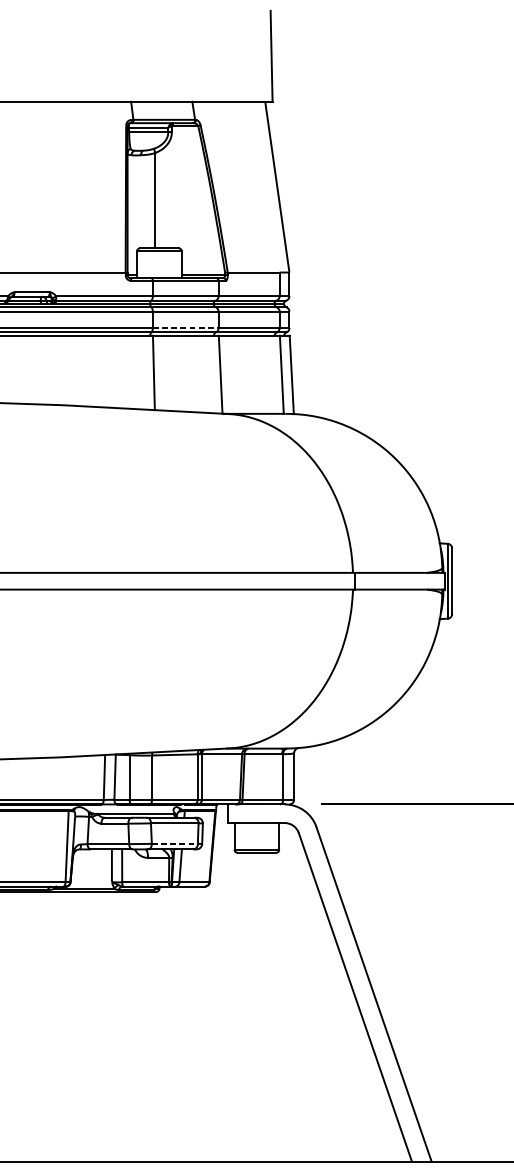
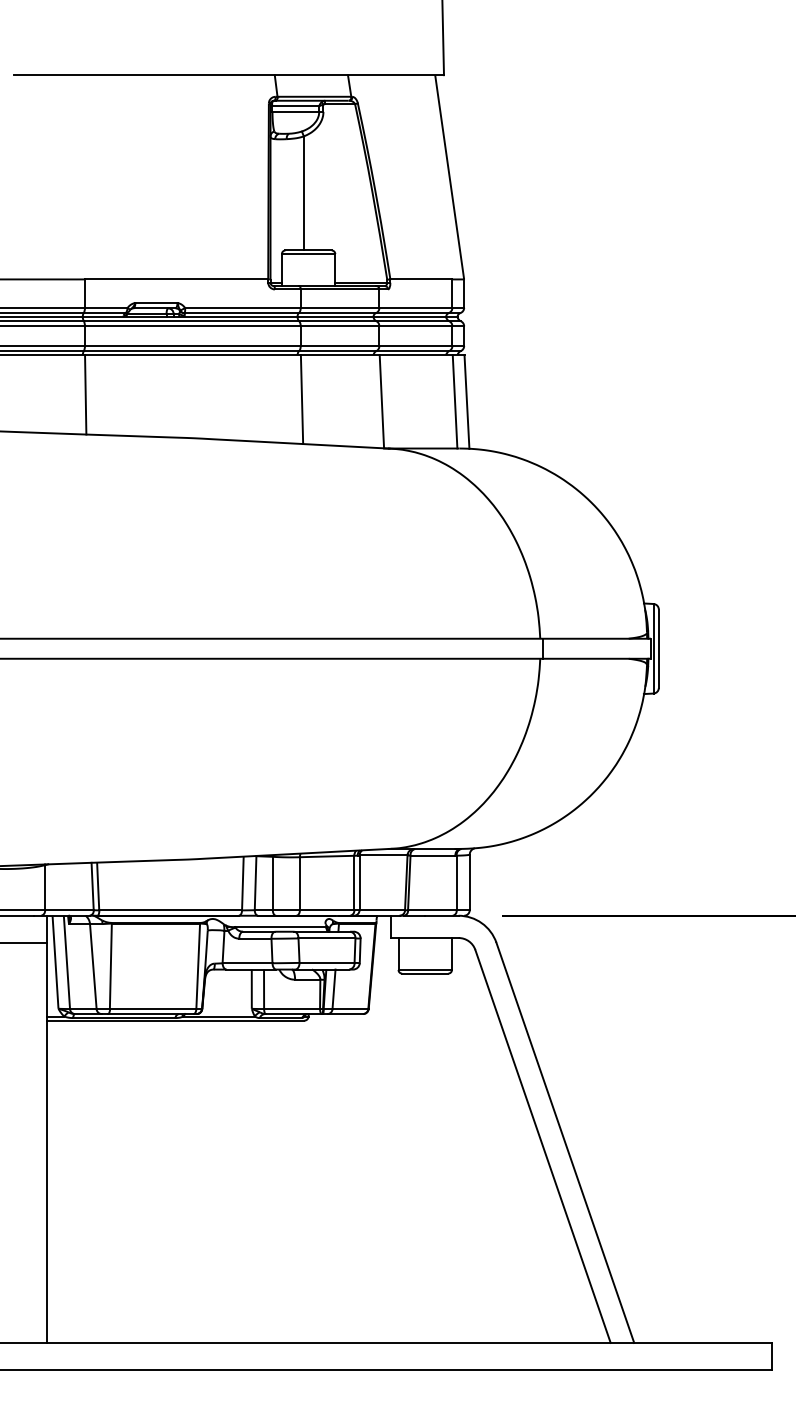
line: (186, 327) -> (340, 345), dashed -> solid
line: (175, 843) -> (327, 962), dashed -> solid

